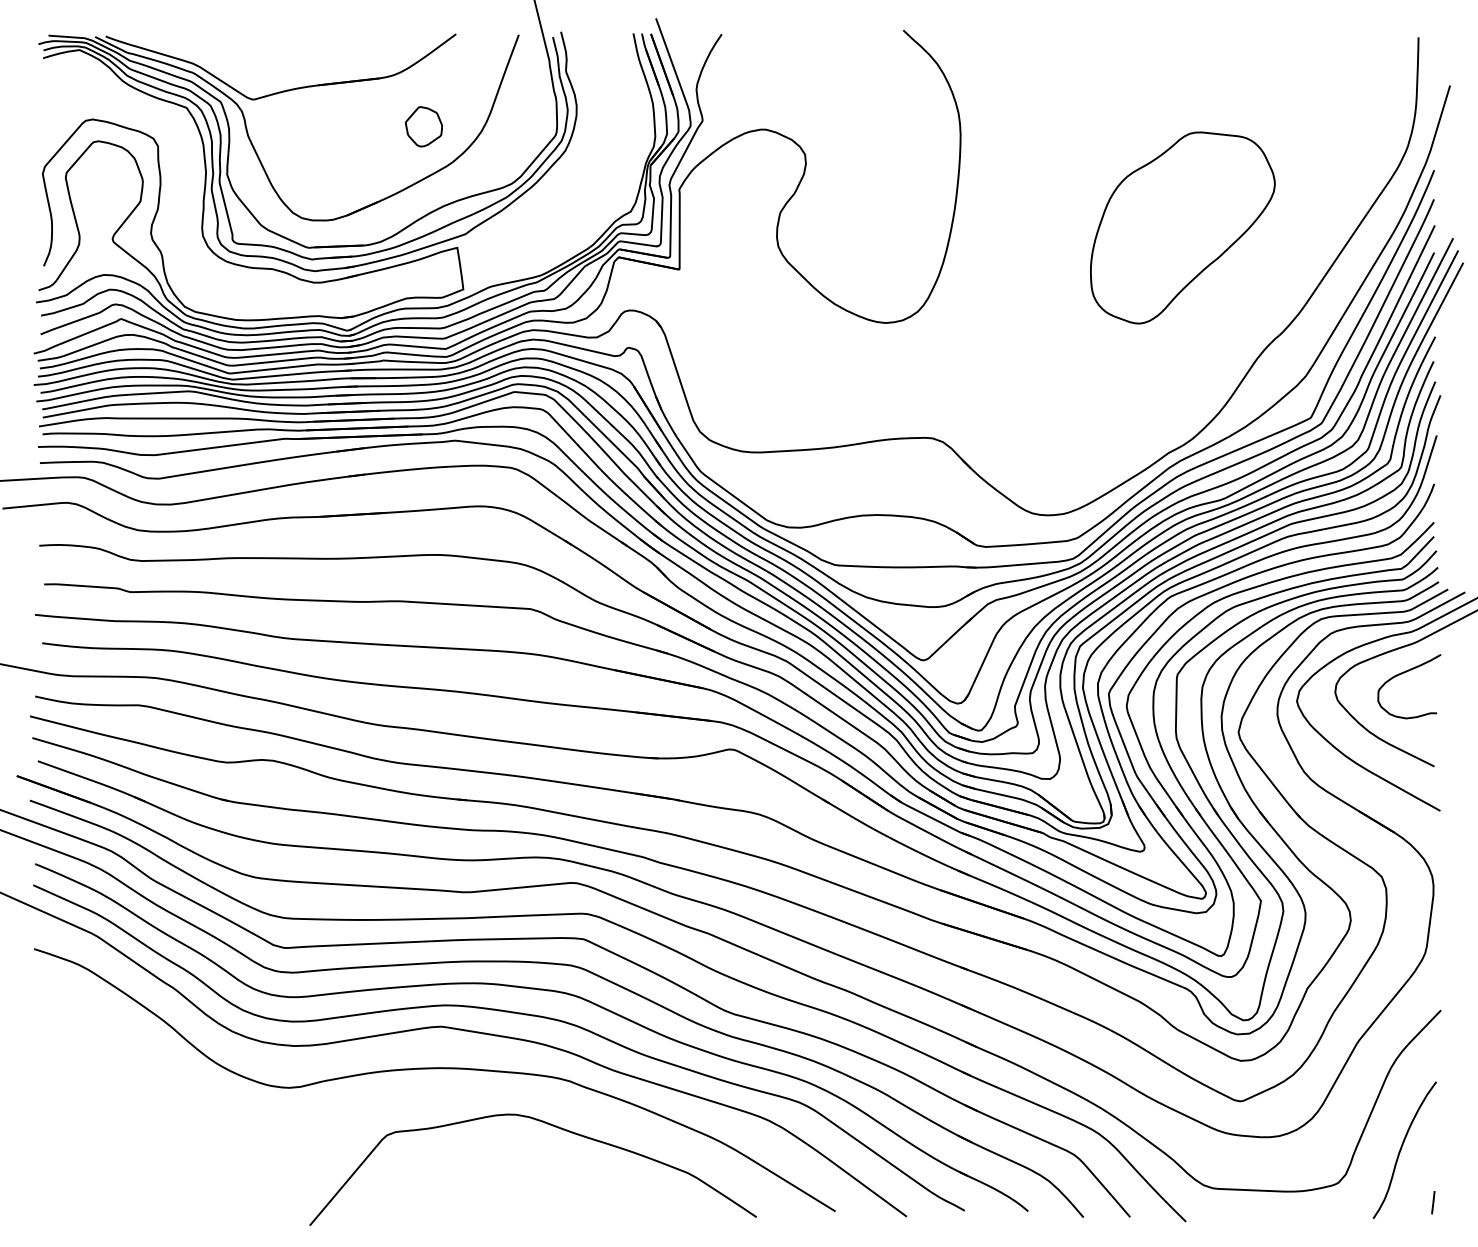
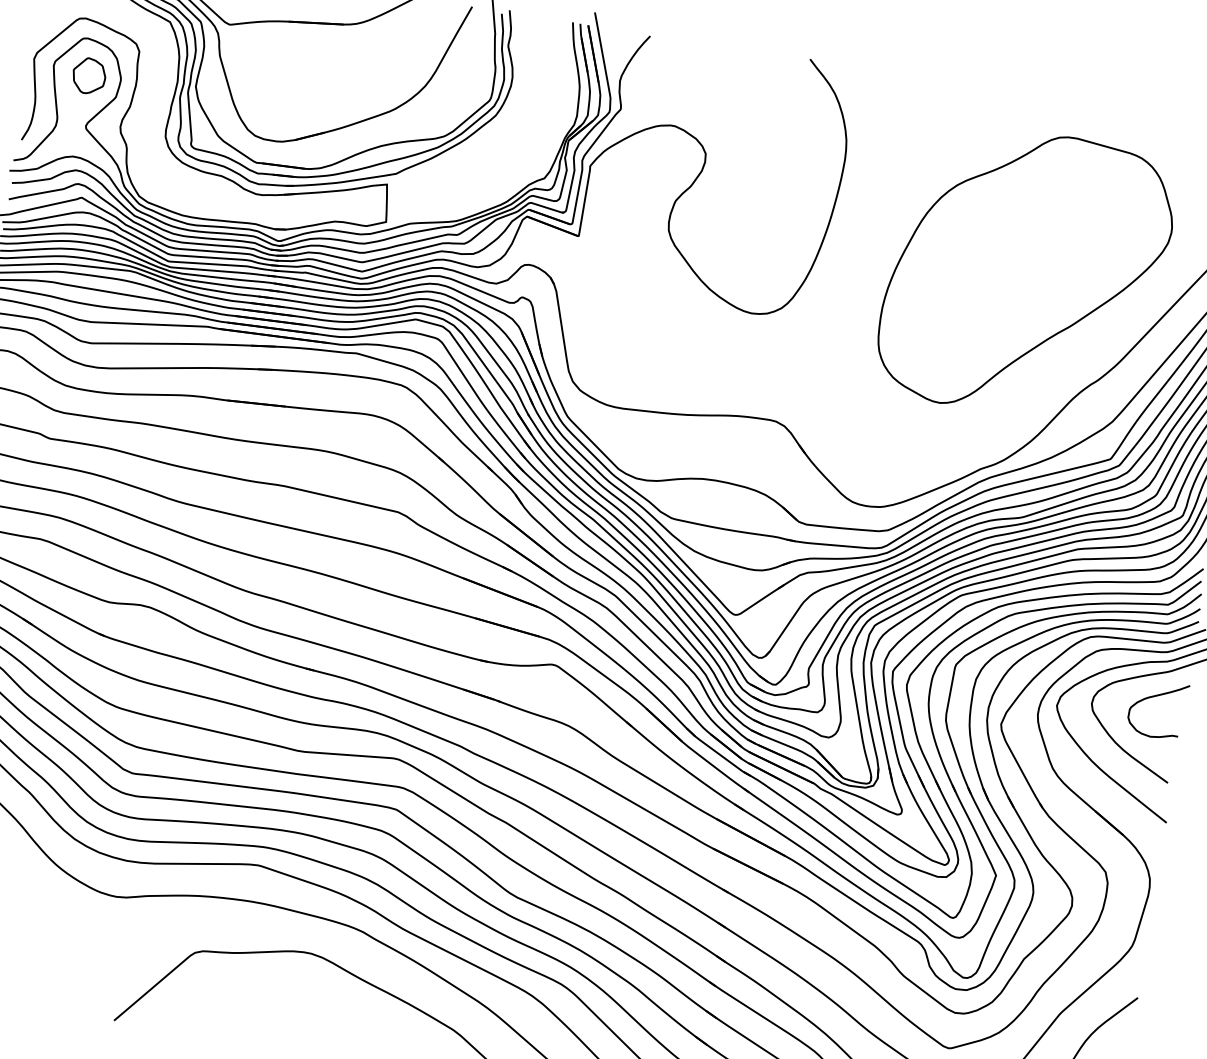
part: (423, 126) -> (88, 75), moved
part: (1182, 227) -> (1026, 273), size x1.67

